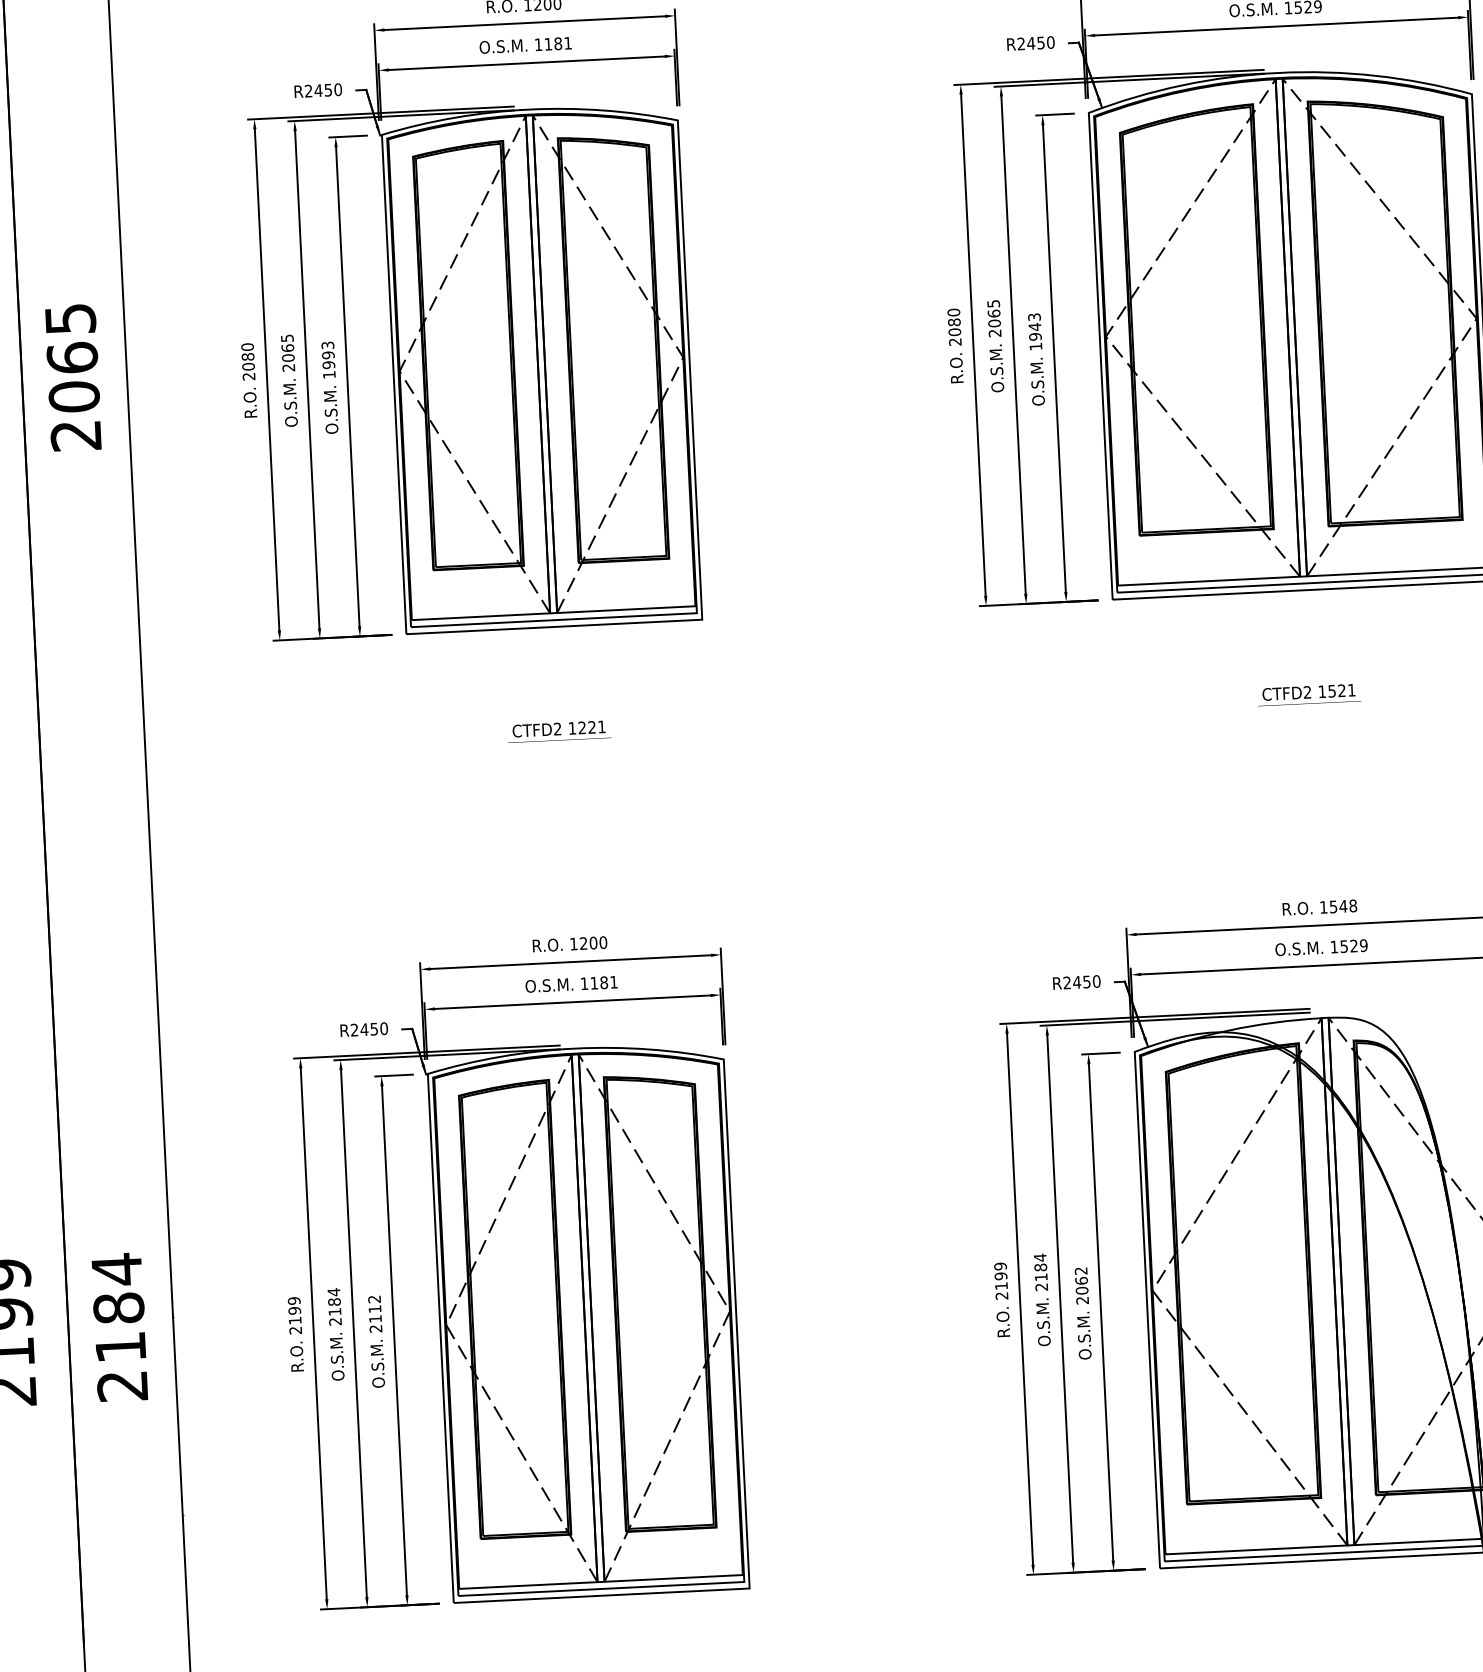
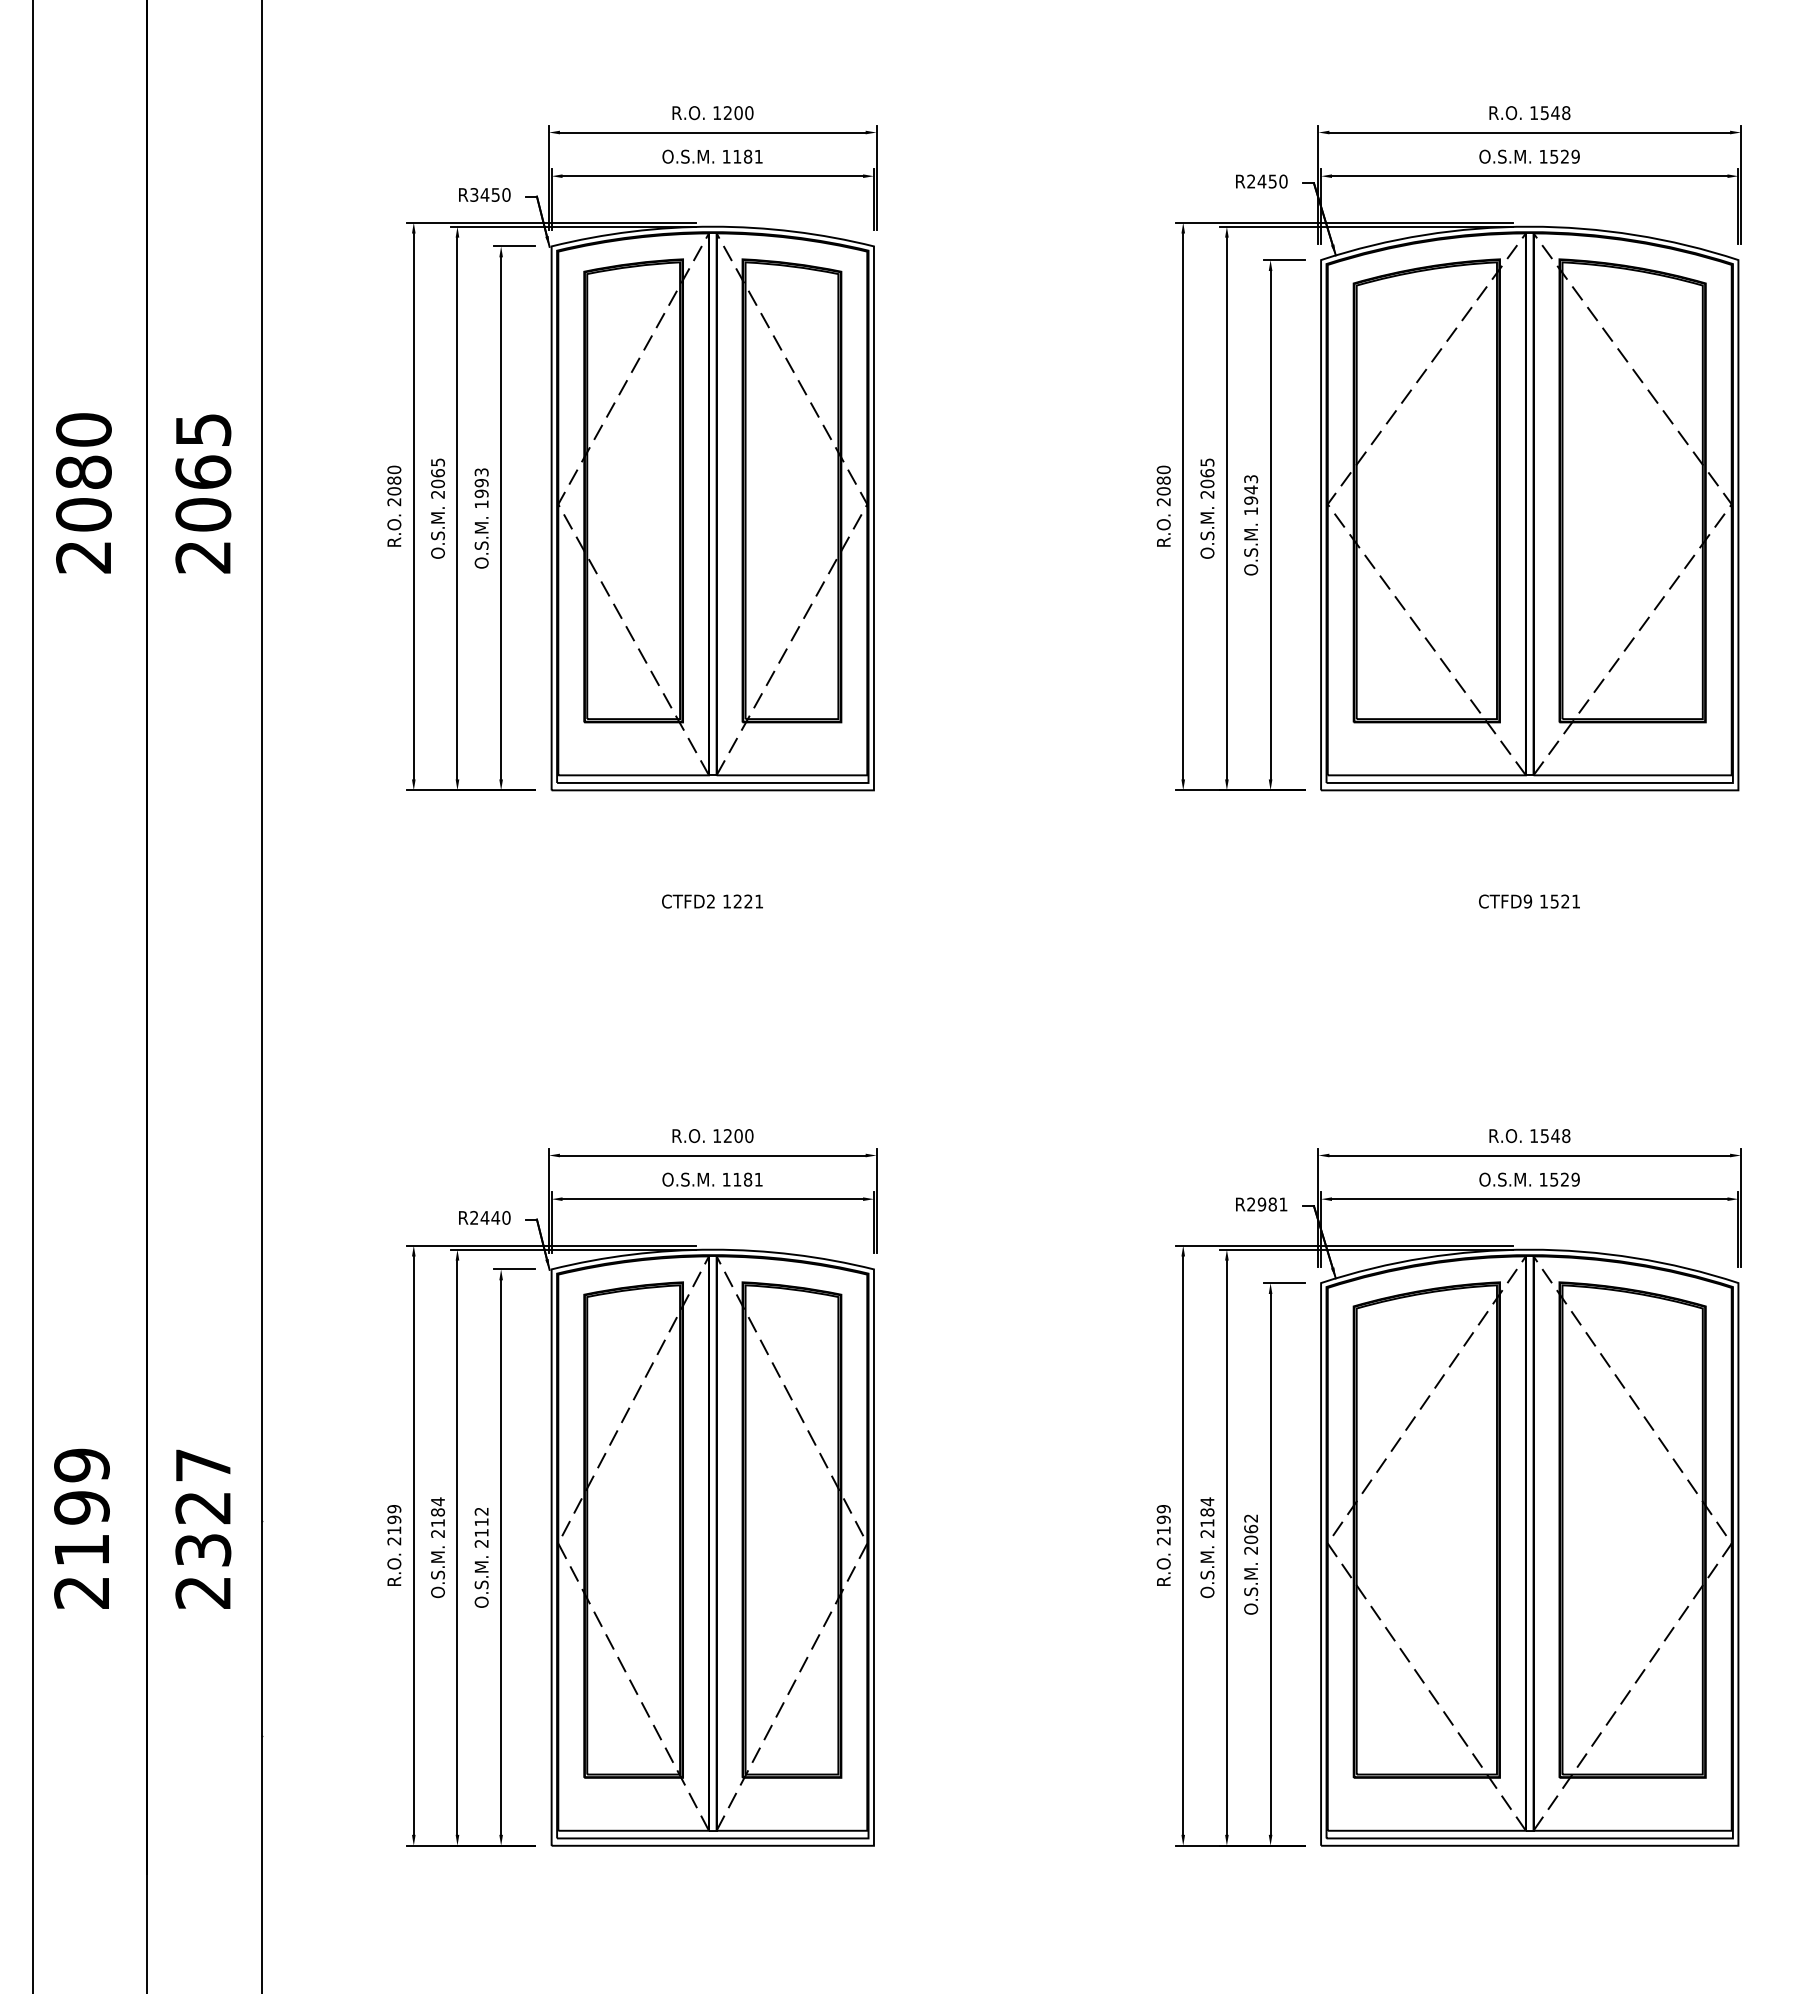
text: (308, 90) -> (474, 194), R2450 -> R3450
text: (1307, 692) -> (1527, 901), CTFD2 -> CTFD9
text: (1086, 981) -> (1272, 1204), R2450 -> R2981
text: (374, 1028) -> (495, 1217), R2450 -> R2440
text: (118, 1307) -> (203, 1506), 2184 -> 2327

